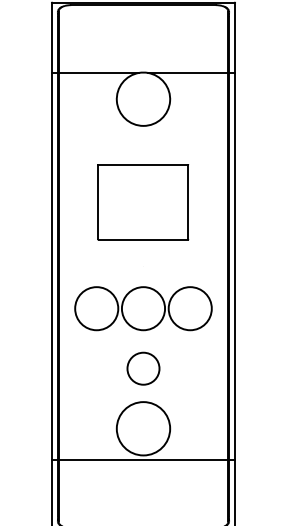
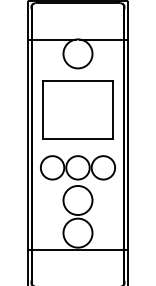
part: (142, 201) -> (77, 109), size x1.43
circle: (142, 368) -> (77, 200), size x1.67

